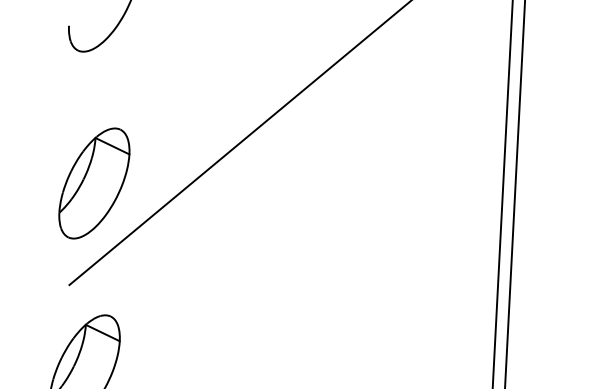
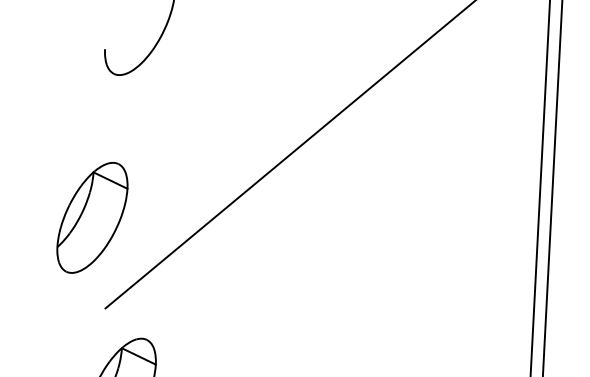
part: (94, 183) -> (92, 217), moved

